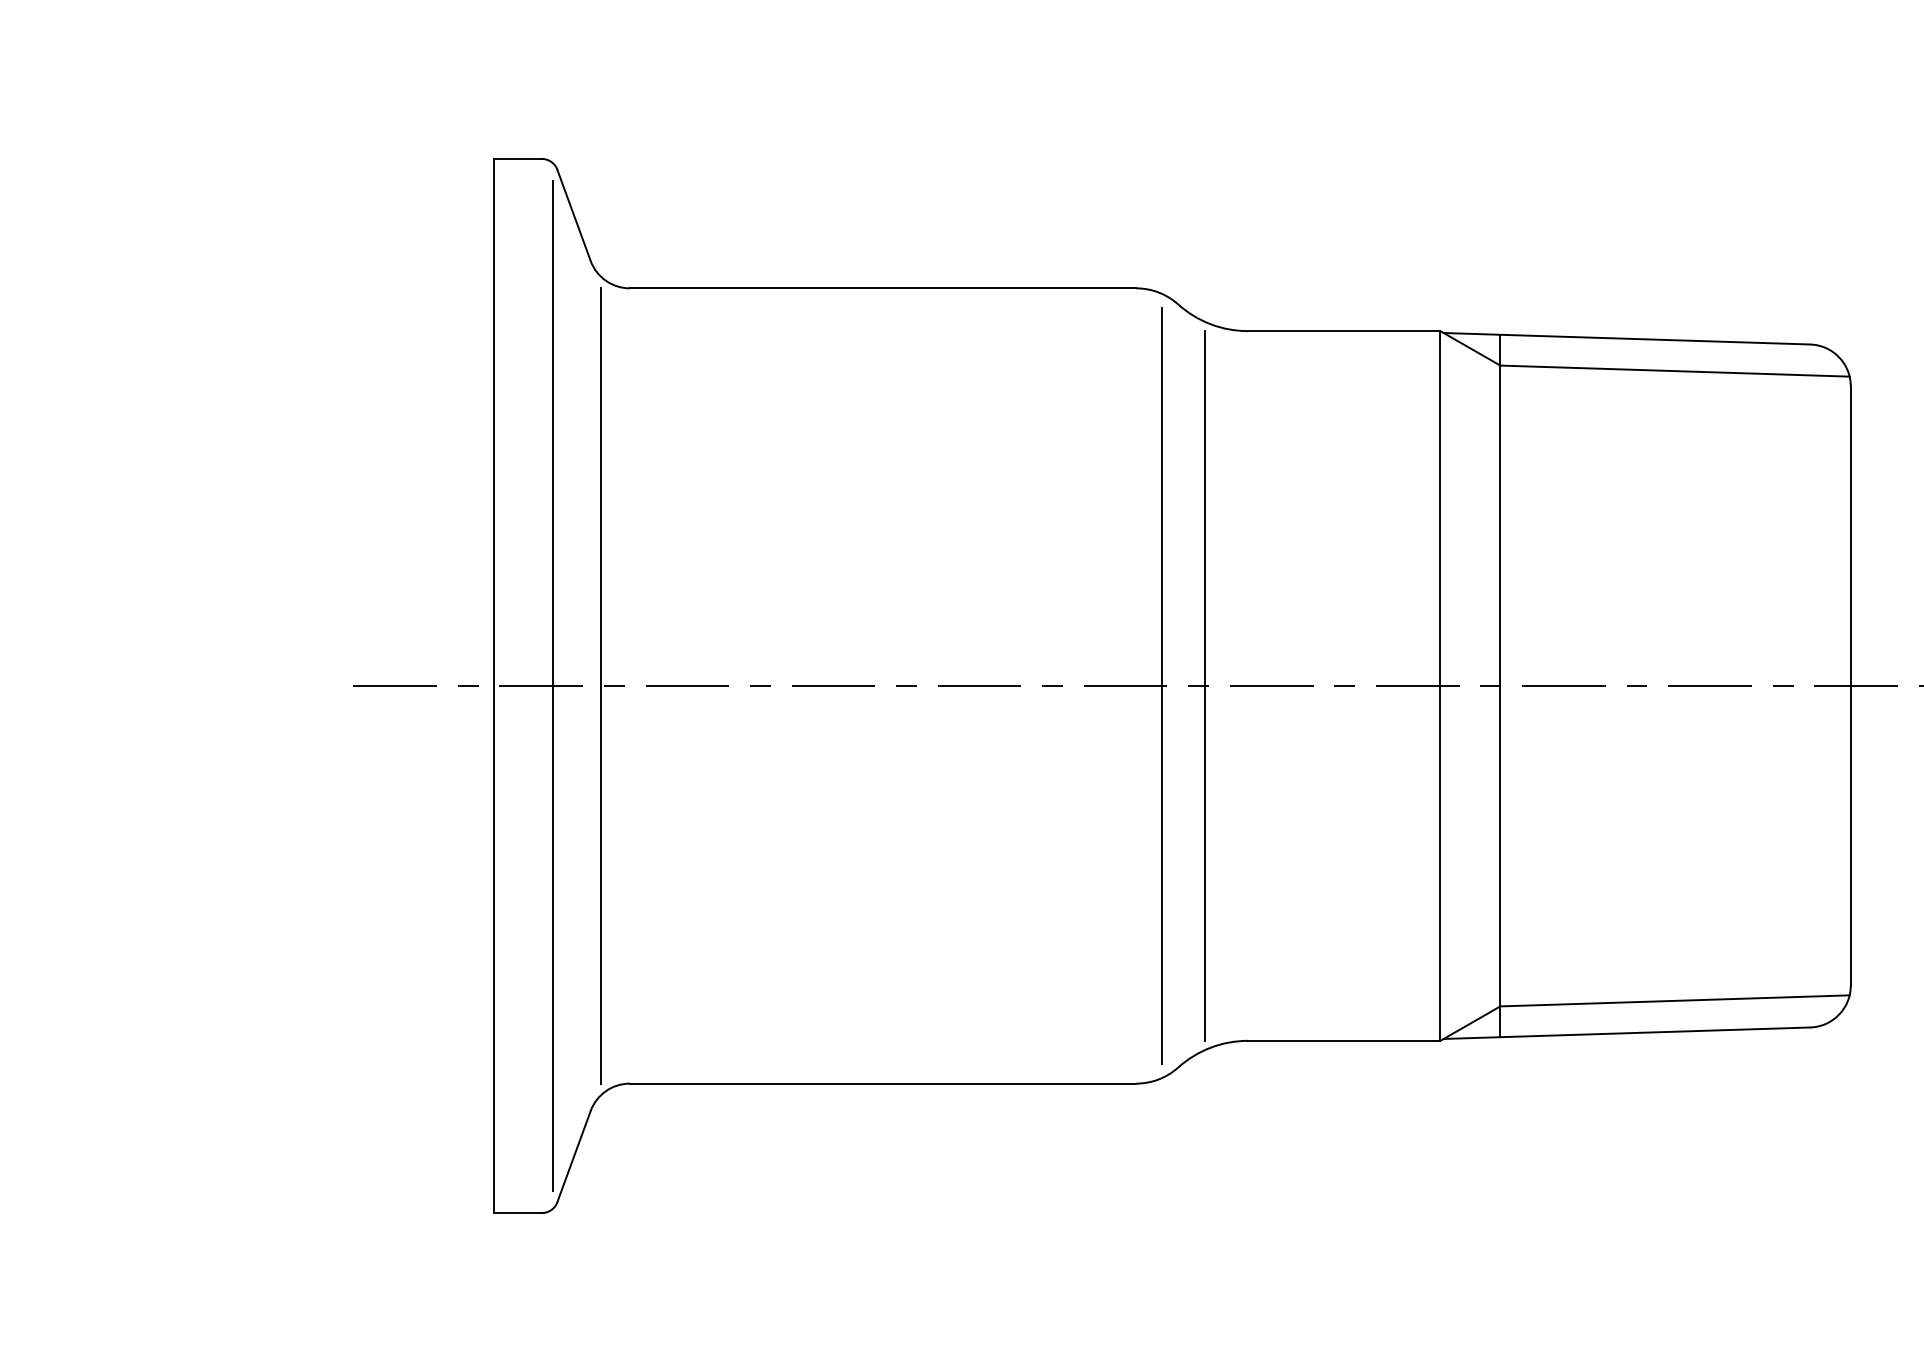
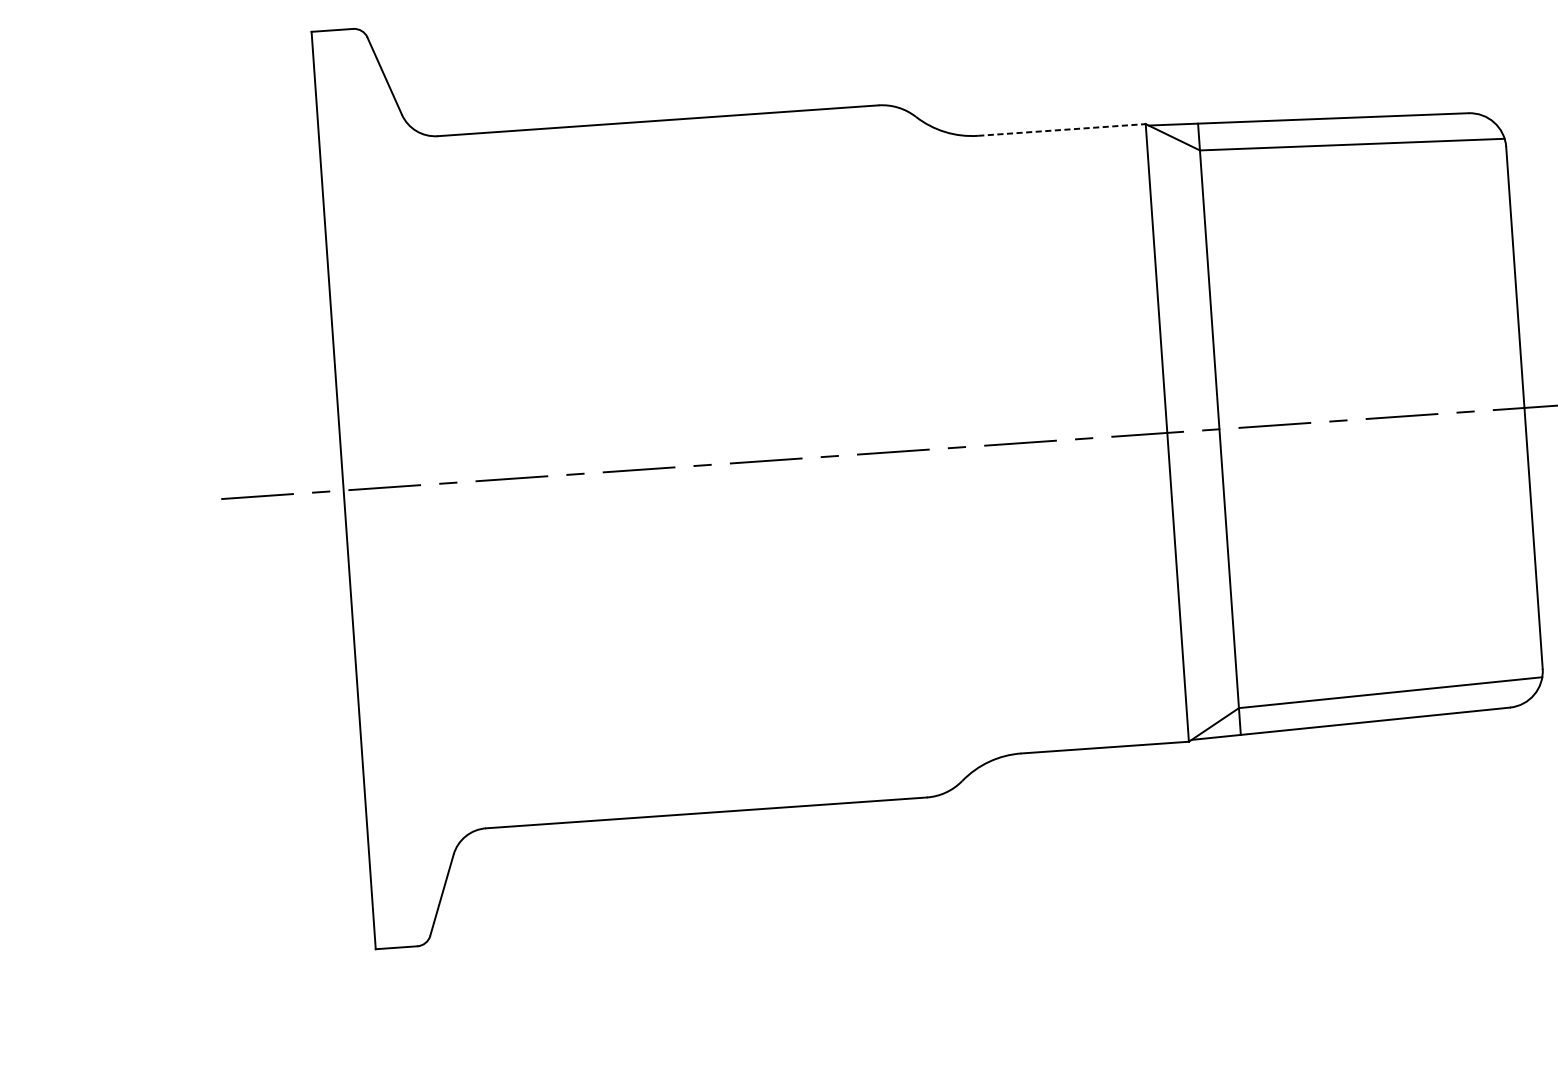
line: (1344, 331) -> (1062, 130), solid -> dashed
line: (553, 685) -> (395, 486), removed
line: (600, 685) -> (436, 483), removed
line: (1161, 685) -> (924, 449), removed
line: (1204, 685) -> (961, 446), removed

